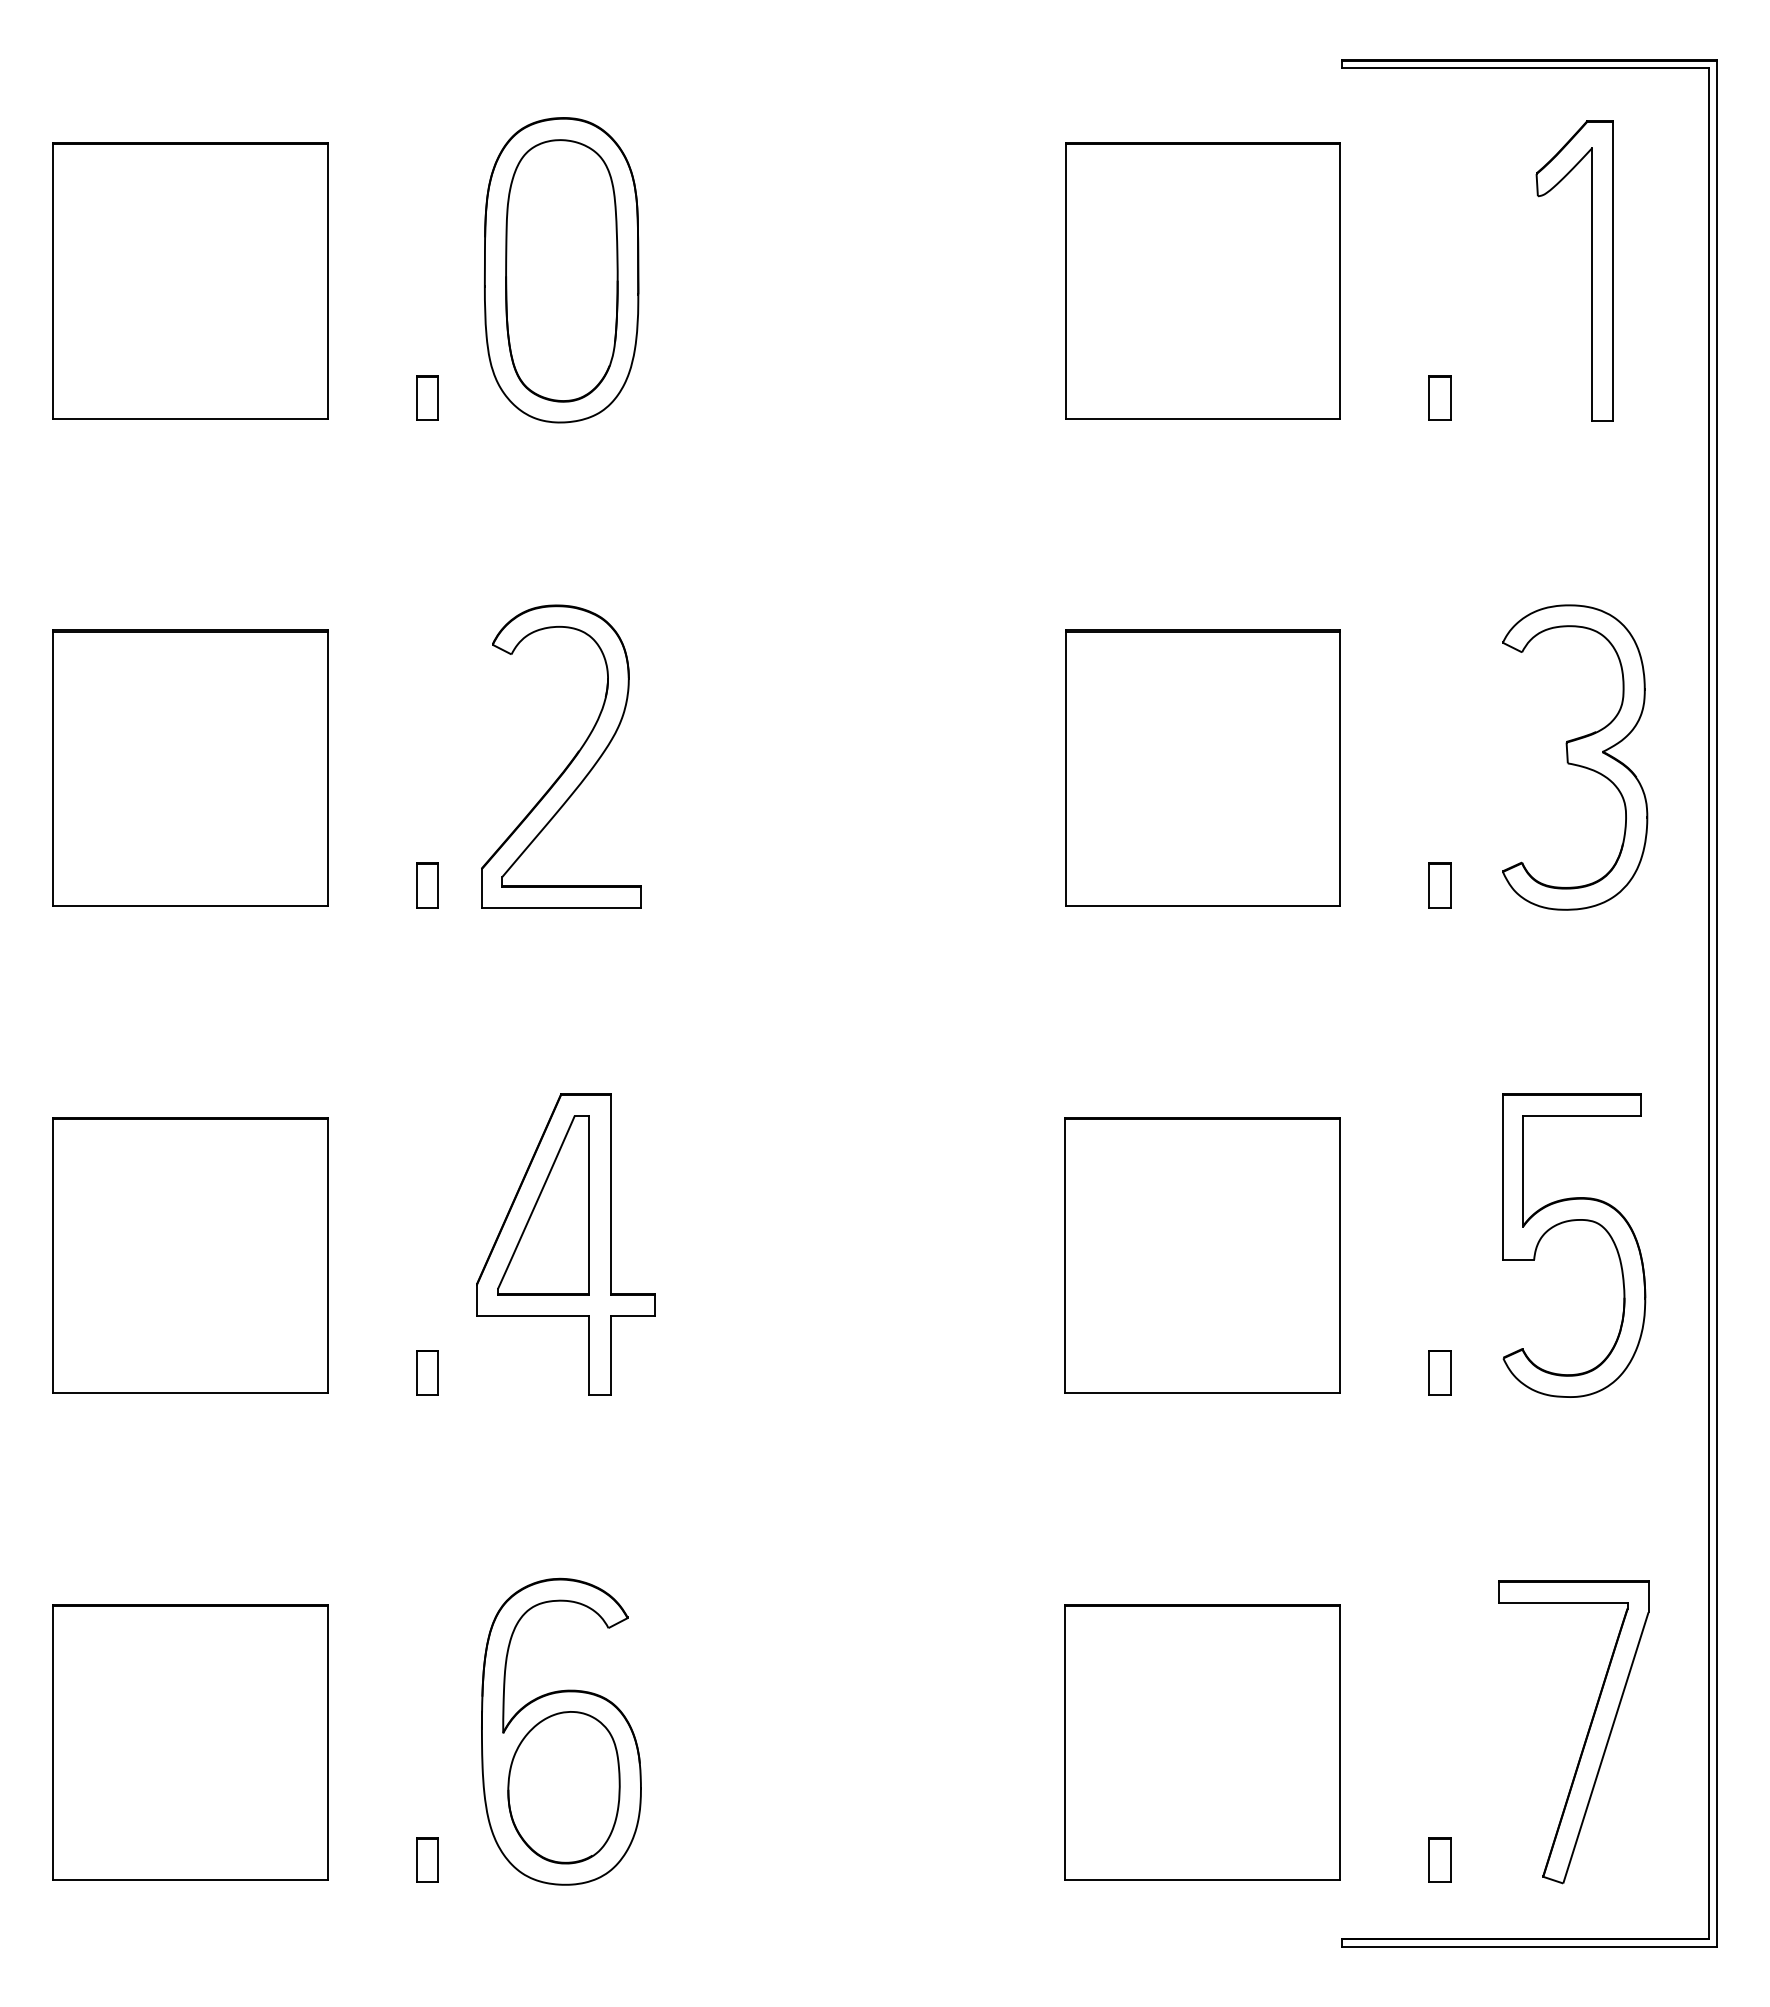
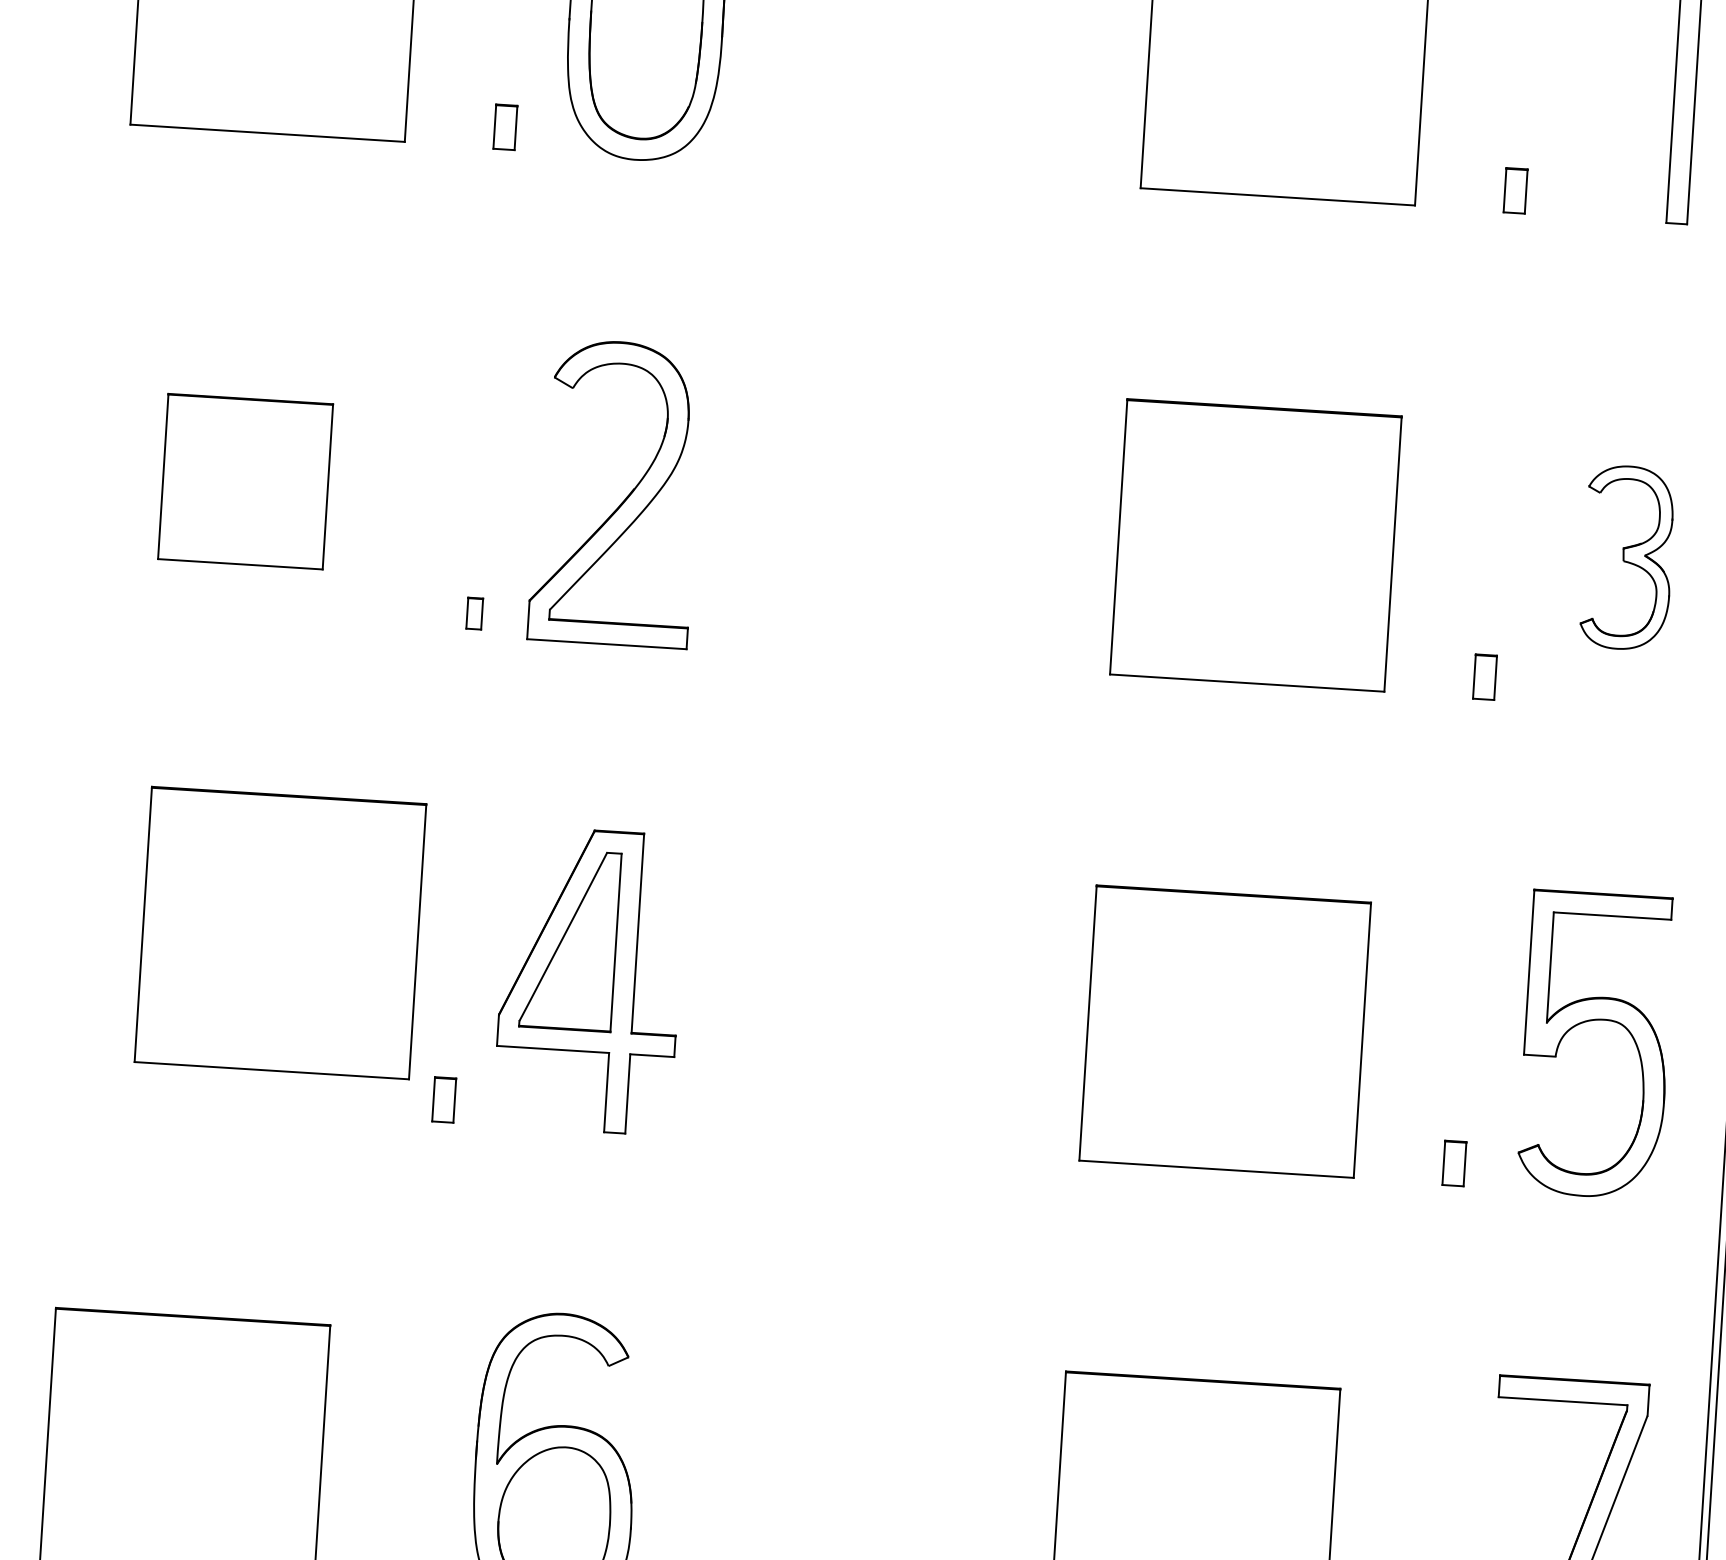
part: (1575, 757) -> (1628, 557), size x0.6
part: (190, 767) -> (245, 480), size x0.6
part: (427, 885) -> (474, 613), size x0.7
part: (190, 1255) -> (280, 933), moved

